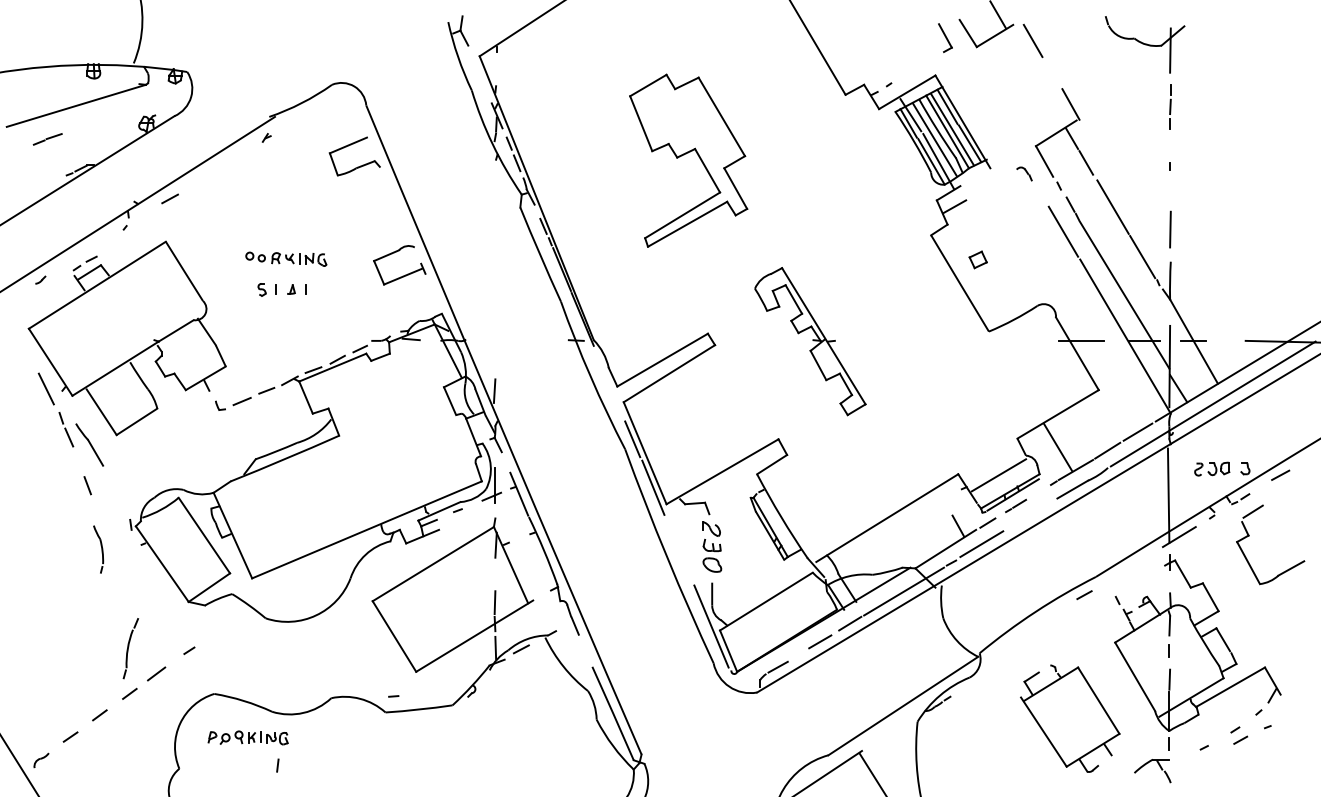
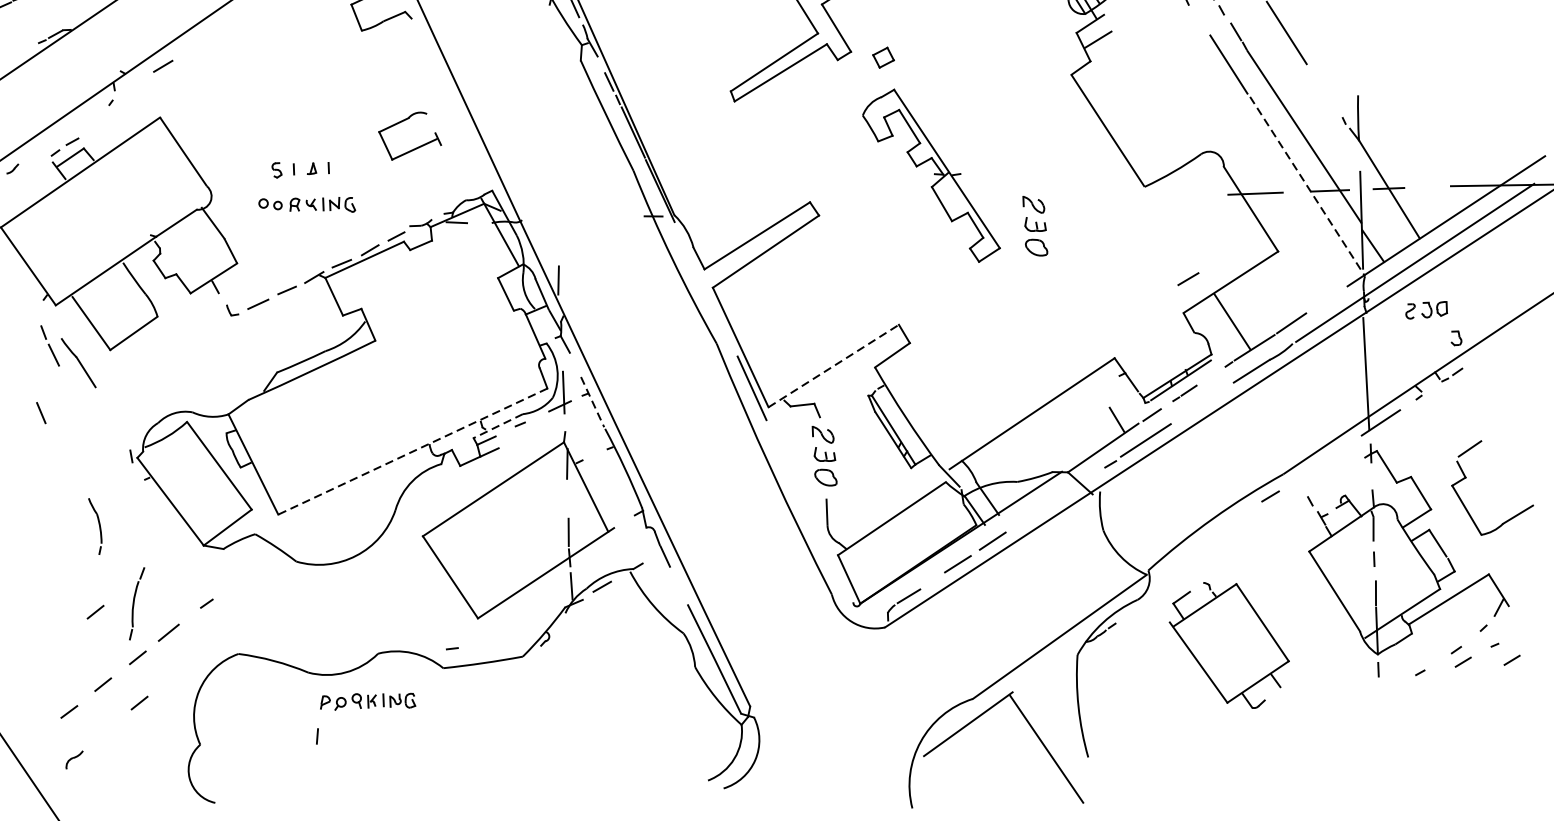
line: (1170, 229) -> (1356, 56), removed
line: (1142, 257) -> (1324, 91), removed
part: (286, 258) -> (307, 204), moved
part: (977, 259) -> (882, 57), moved
part: (402, 275) -> (413, 148), moved
line: (1125, 337) -> (1307, 187), solid -> dashed
part: (810, 341) -> (931, 175), moved
part: (896, 360) -> (1035, 225), added
line: (45, 388) -> (23, 297), removed
line: (1137, 431) -> (1326, 299), removed
line: (632, 439) -> (725, 331), removed
part: (1212, 468) -> (1426, 309), moved
line: (722, 471) -> (833, 365), solid -> dashed
line: (1280, 474) -> (1188, 278), moved
line: (998, 475) -> (1162, 357), removed
line: (87, 485) -> (40, 412), moved
line: (519, 494) -> (592, 402), solid -> dashed
line: (439, 511) -> (498, 426), solid -> dashed
line: (367, 529) -> (413, 451), solid -> dashed
part: (1249, 536) -> (1466, 478), moved
part: (98, 549) -> (95, 526), moved
line: (904, 591) -> (1055, 500), removed
line: (711, 626) -> (827, 550), removed
line: (95, 654) -> (95, 612), added
part: (1070, 718) -> (1229, 645), moved
line: (129, 731) -> (139, 702), added
part: (247, 737) -> (366, 701), moved
line: (1281, 739) -> (1511, 659), added
part: (41, 760) -> (74, 759), moved
part: (1158, 765) -> (1366, 696), removed

